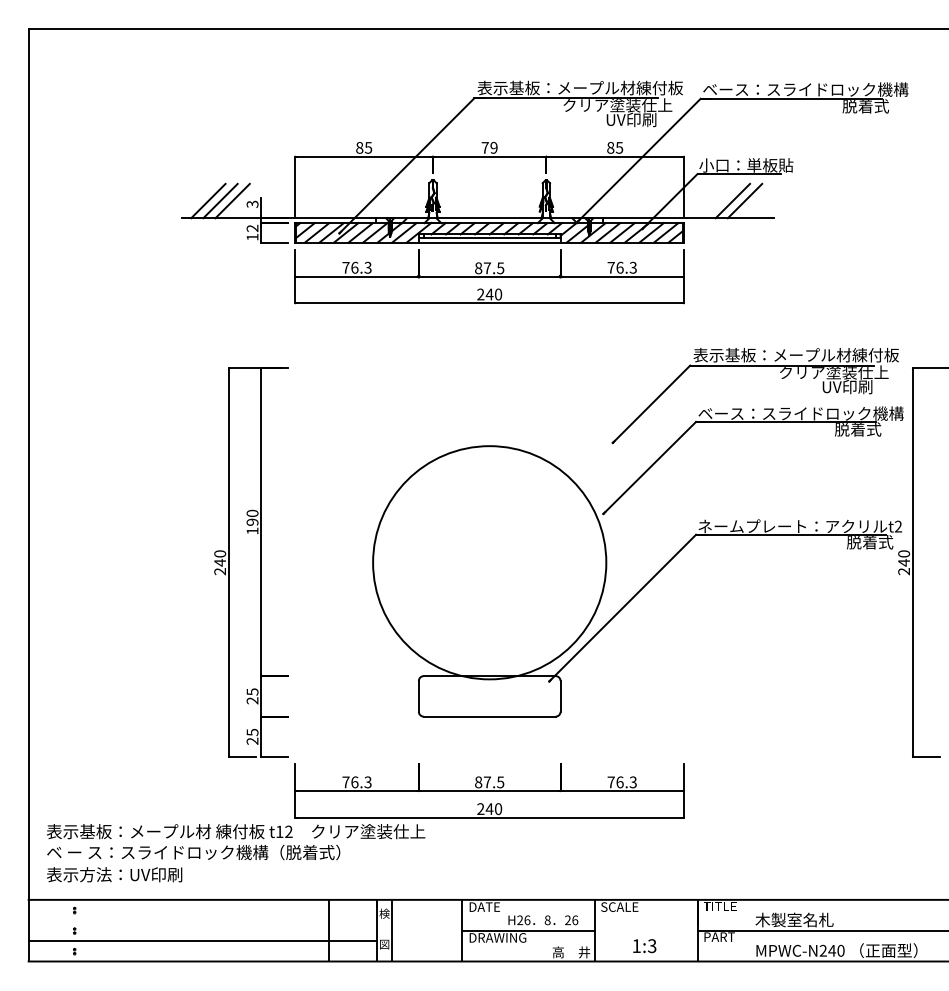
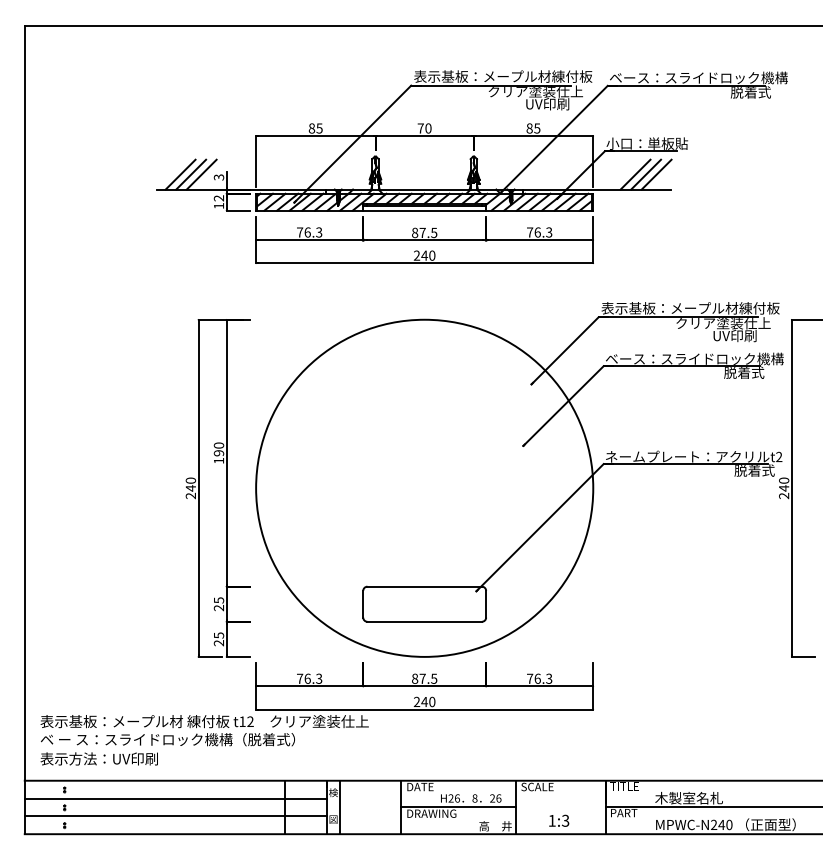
text: (494, 147) -> (428, 128), 79 -> 70
line: (756, 200) -> (656, 174), added
circle: (489, 561) -> (424, 487), size x1.67
line: (202, 920) -> (175, 798), added

